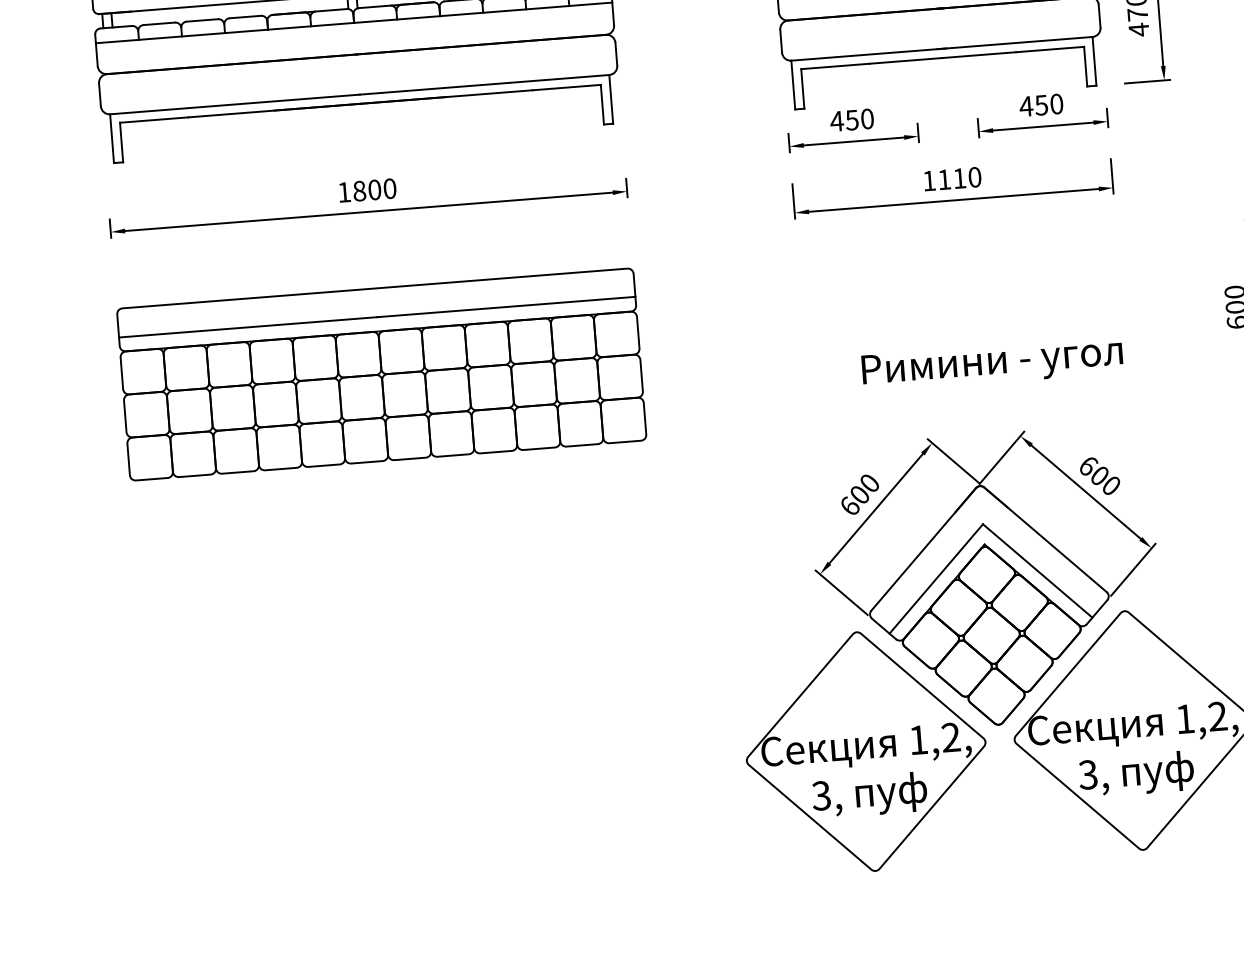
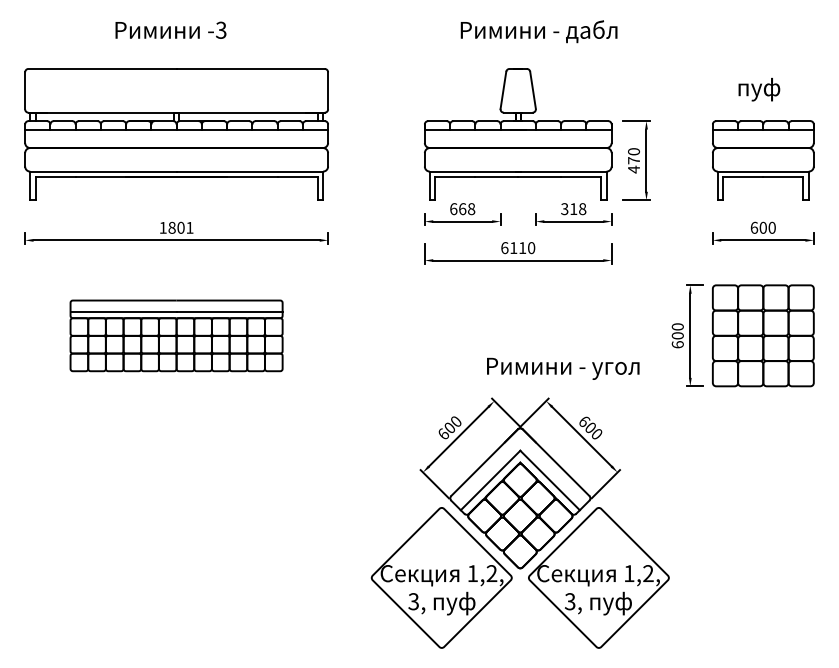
text: (1041, 105) -> (573, 209), 450 -> 318
text: (852, 120) -> (462, 209), 450 -> 668
text: (928, 181) -> (504, 248), 1110 -> 6110
text: (389, 188) -> (189, 227), 1800 -> 1801
text: (992, 363) -> (563, 368), moved
part: (381, 373) -> (176, 335), size x0.7

